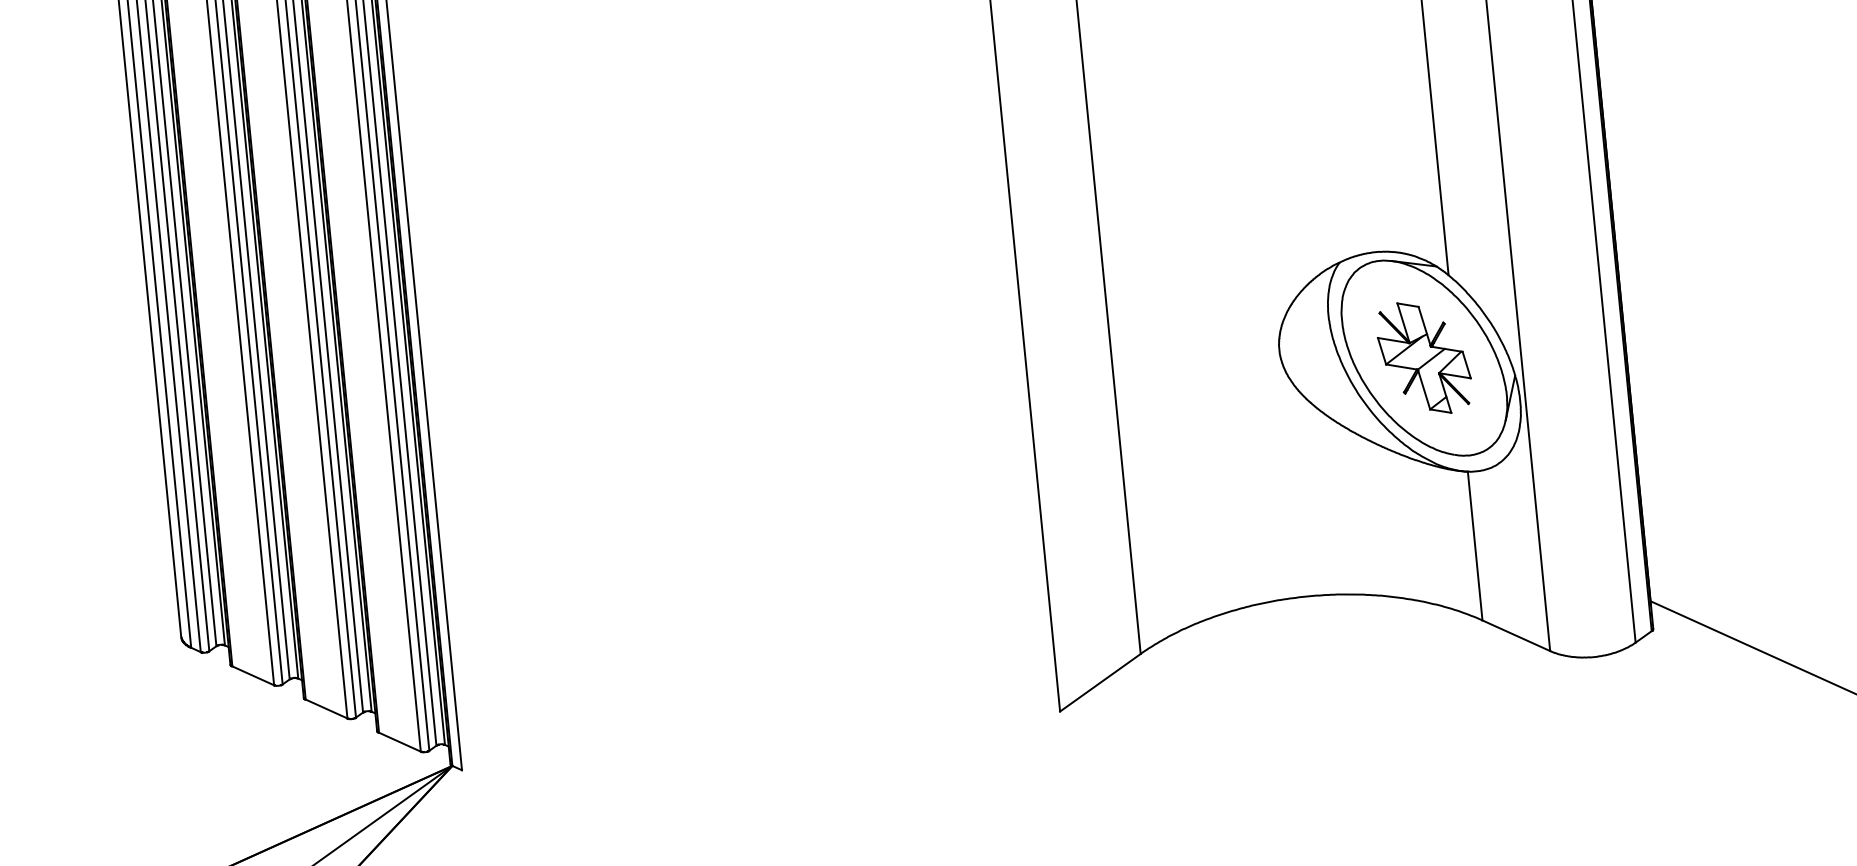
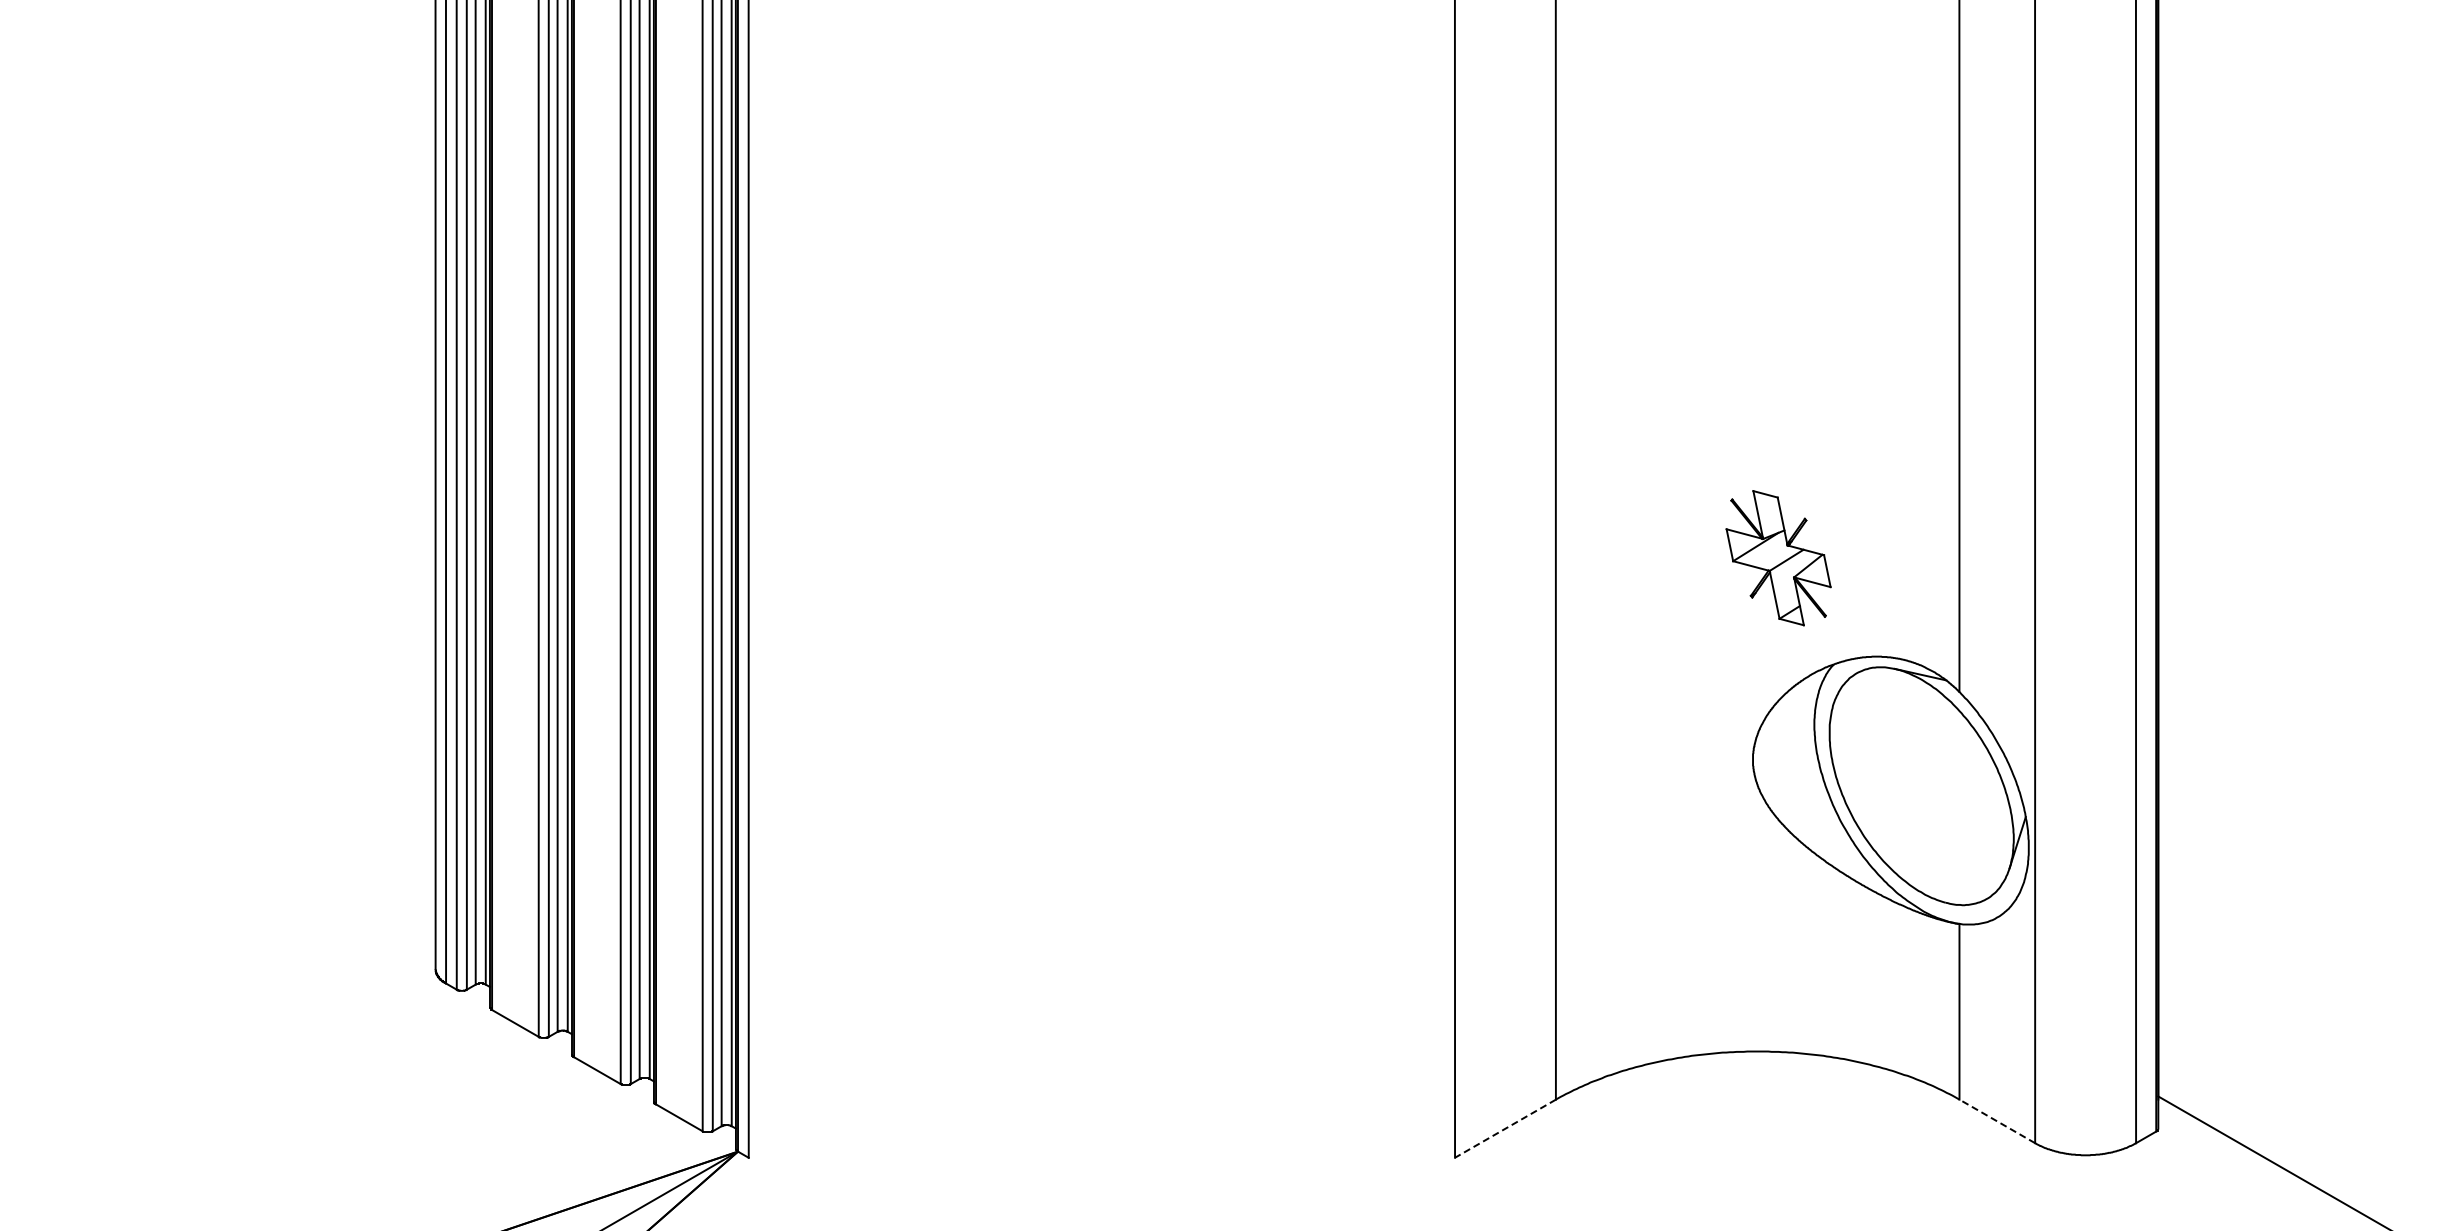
part: (1424, 358) -> (1778, 558), moved
line: (1516, 635) -> (1997, 1121), solid -> dashed
line: (1100, 682) -> (1505, 1128), solid -> dashed

